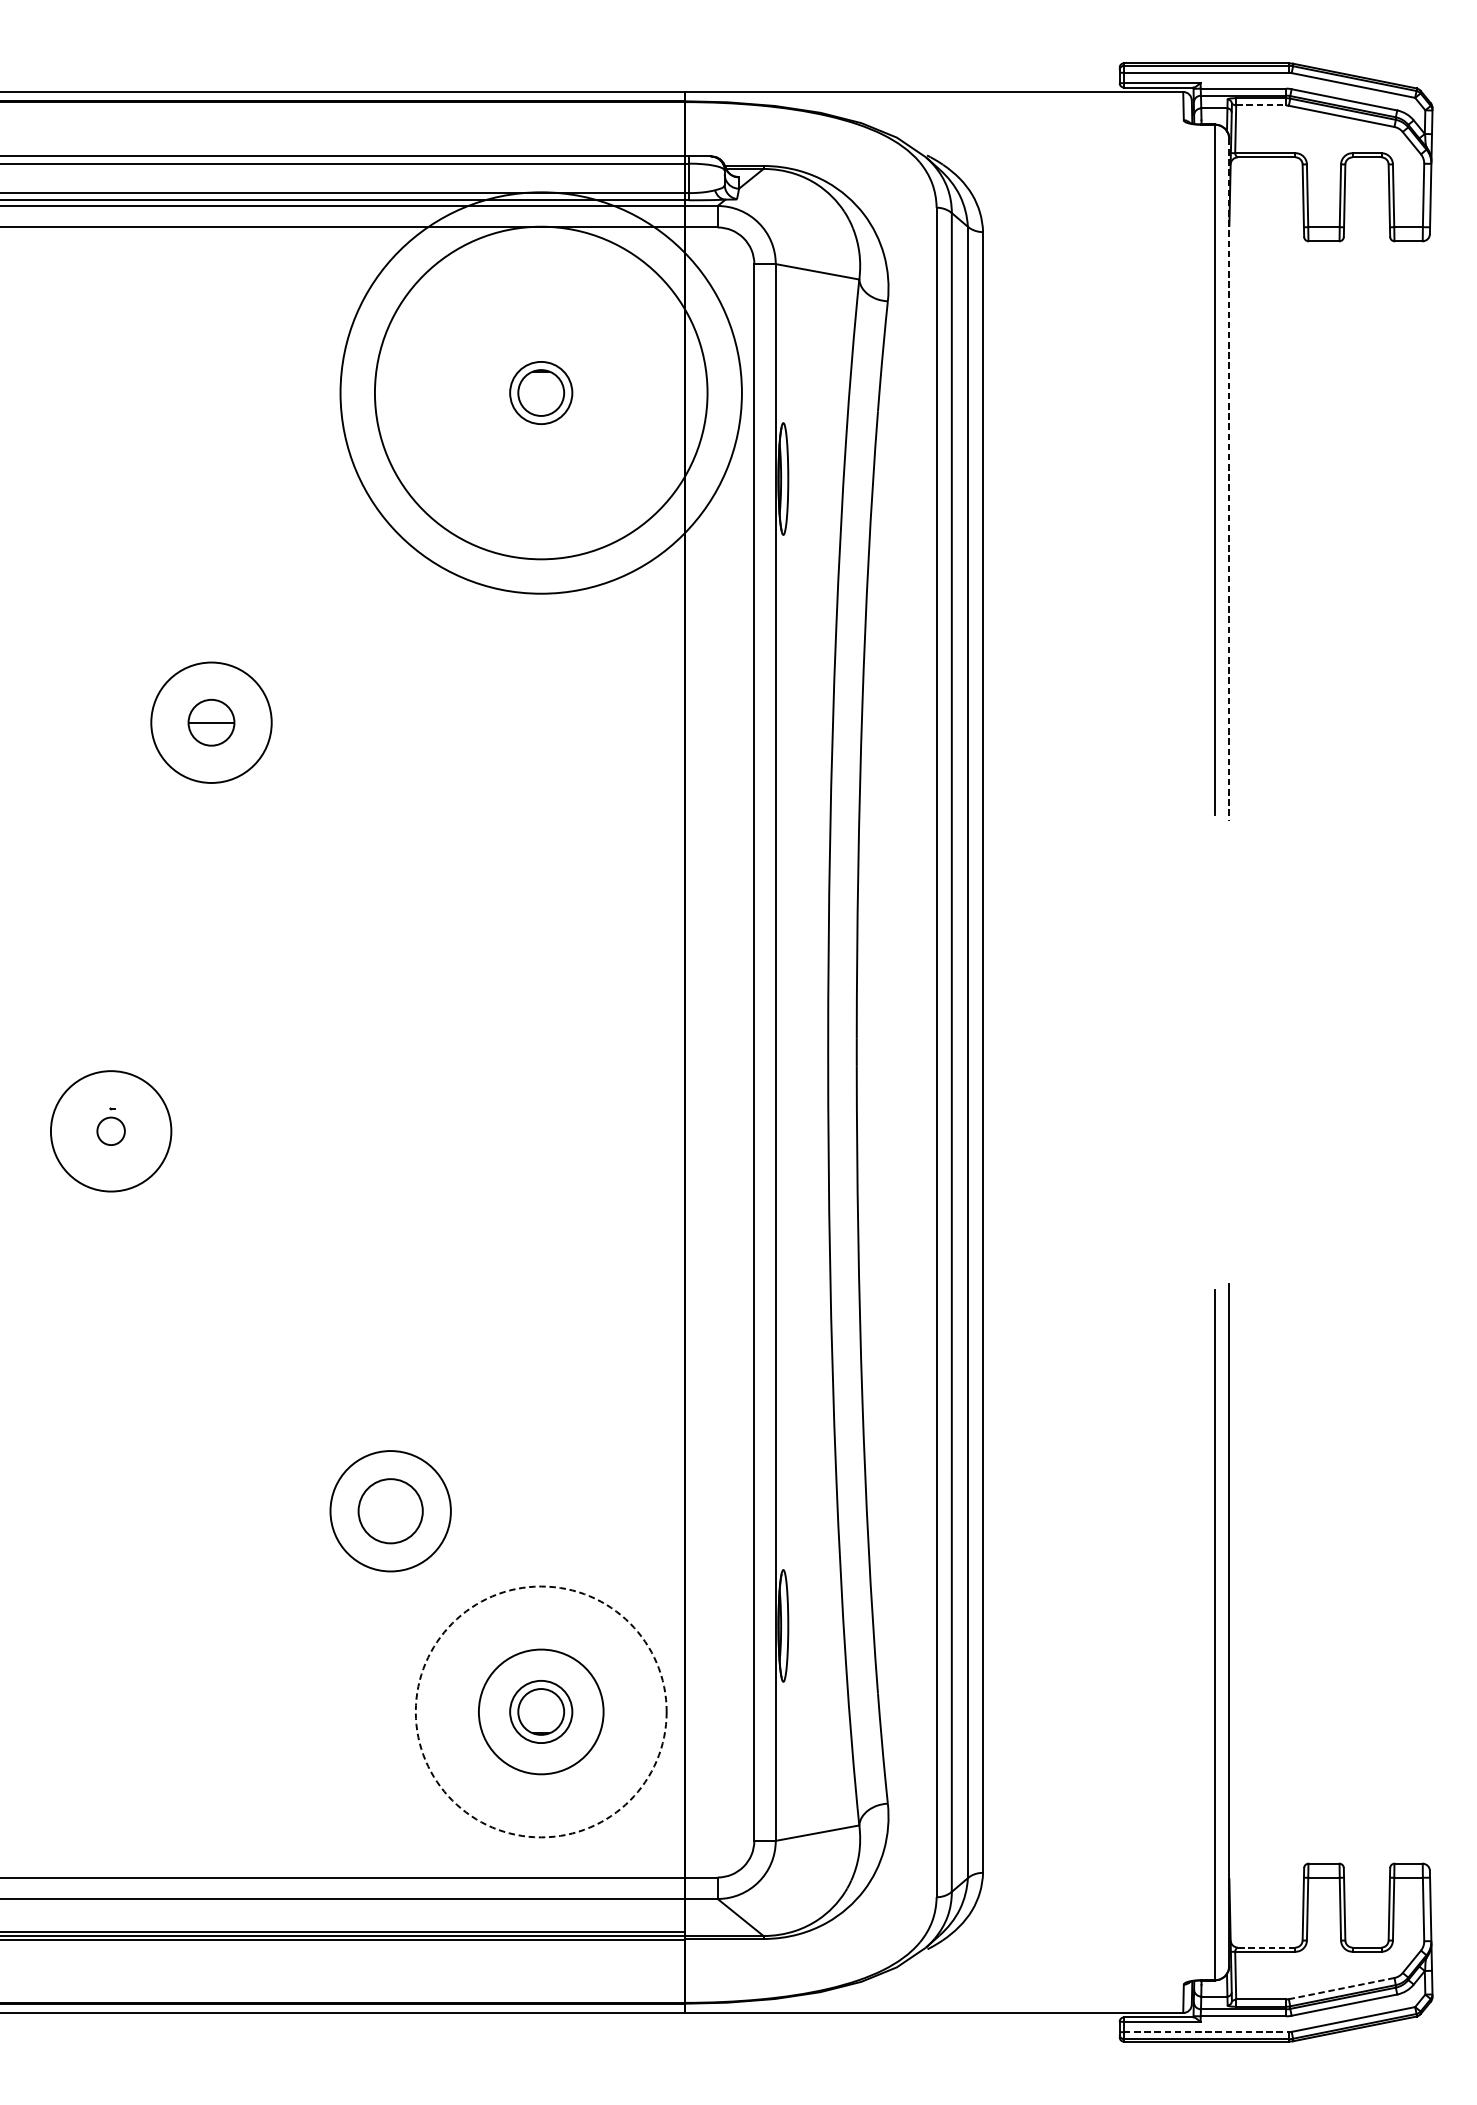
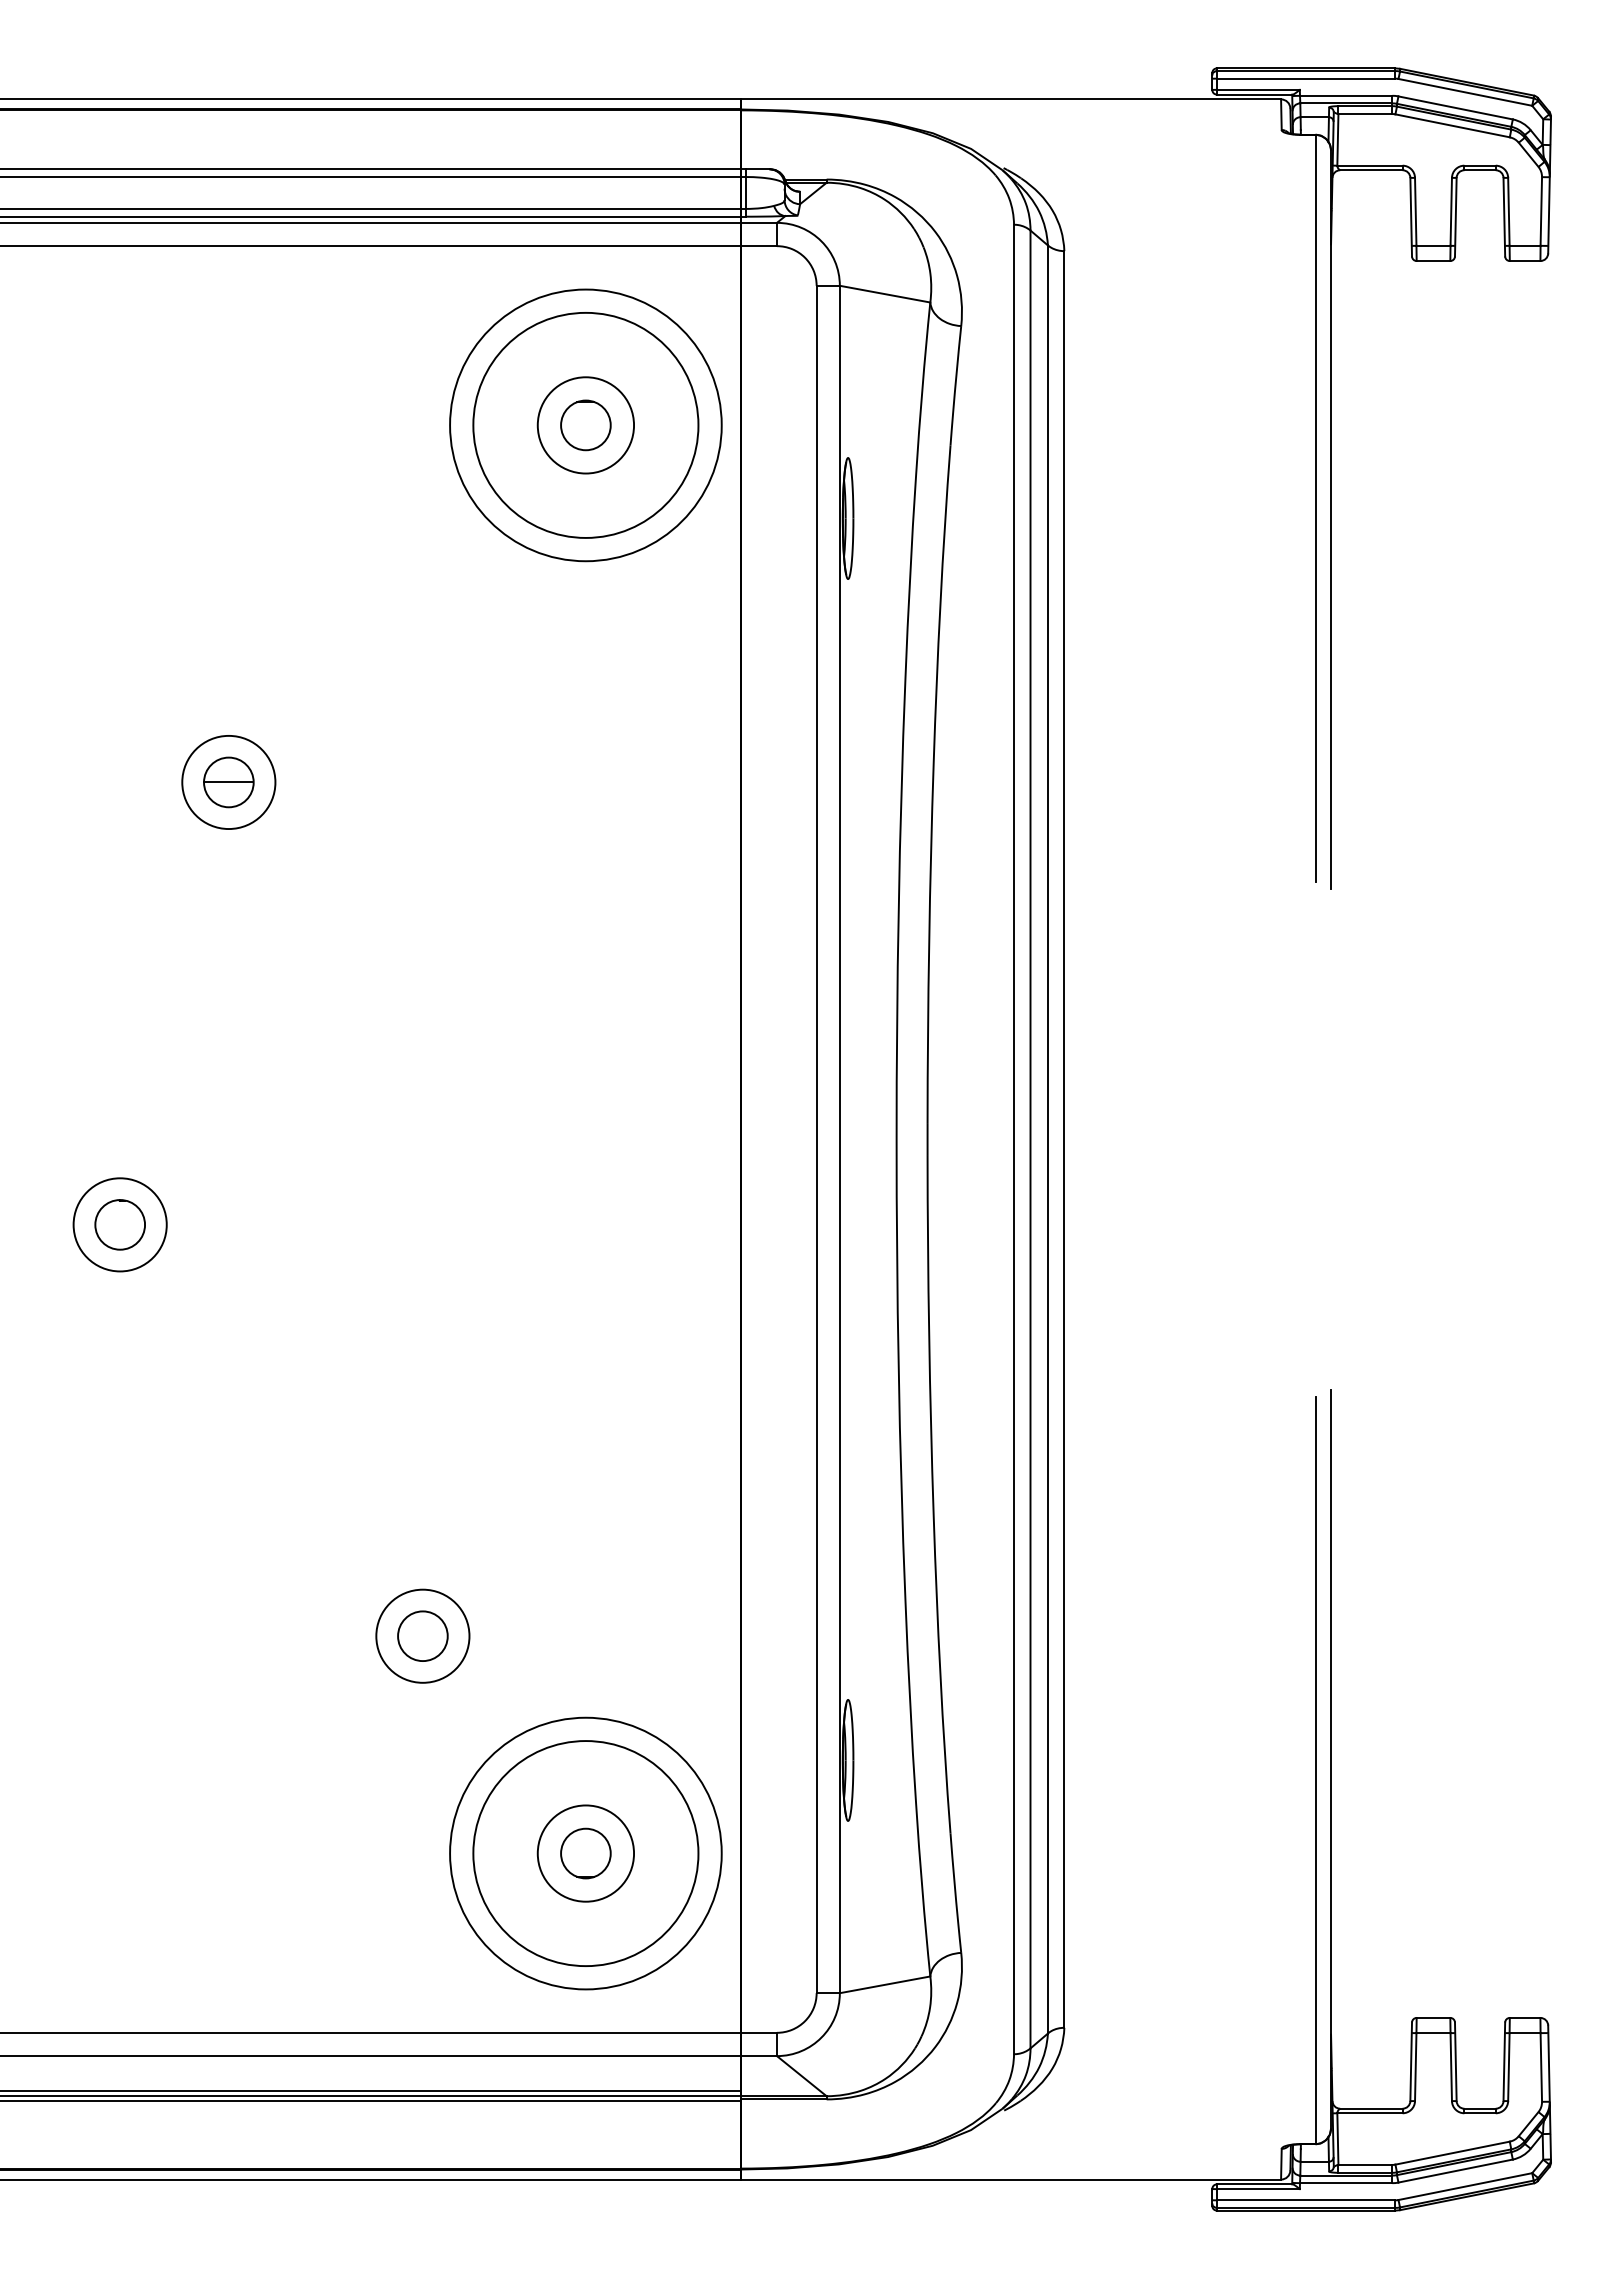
line: (1261, 105) -> (1365, 114), dashed -> solid
circle: (540, 392) -> (585, 424), size x0.62
circle: (540, 393) -> (585, 425), size x0.62
circle: (540, 393) -> (585, 425), size x1.43
line: (1229, 480) -> (1331, 520), dashed -> solid
circle: (211, 722) -> (228, 782), size x0.71
circle: (110, 1130) -> (119, 1224), size x0.71
circle: (111, 1130) -> (120, 1224), size x1.67
circle: (390, 1510) -> (422, 1635), size x0.71
circle: (390, 1511) -> (422, 1636), size x0.71
circle: (540, 1711) -> (585, 1853), dashed -> solid
circle: (540, 1711) -> (585, 1853), size x1.43
circle: (540, 1711) -> (585, 1853), size x1.67
line: (1265, 1947) -> (1370, 2108), dashed -> solid
line: (1341, 1988) -> (1452, 2153), dashed -> solid
line: (1206, 2032) -> (1306, 2200), dashed -> solid

